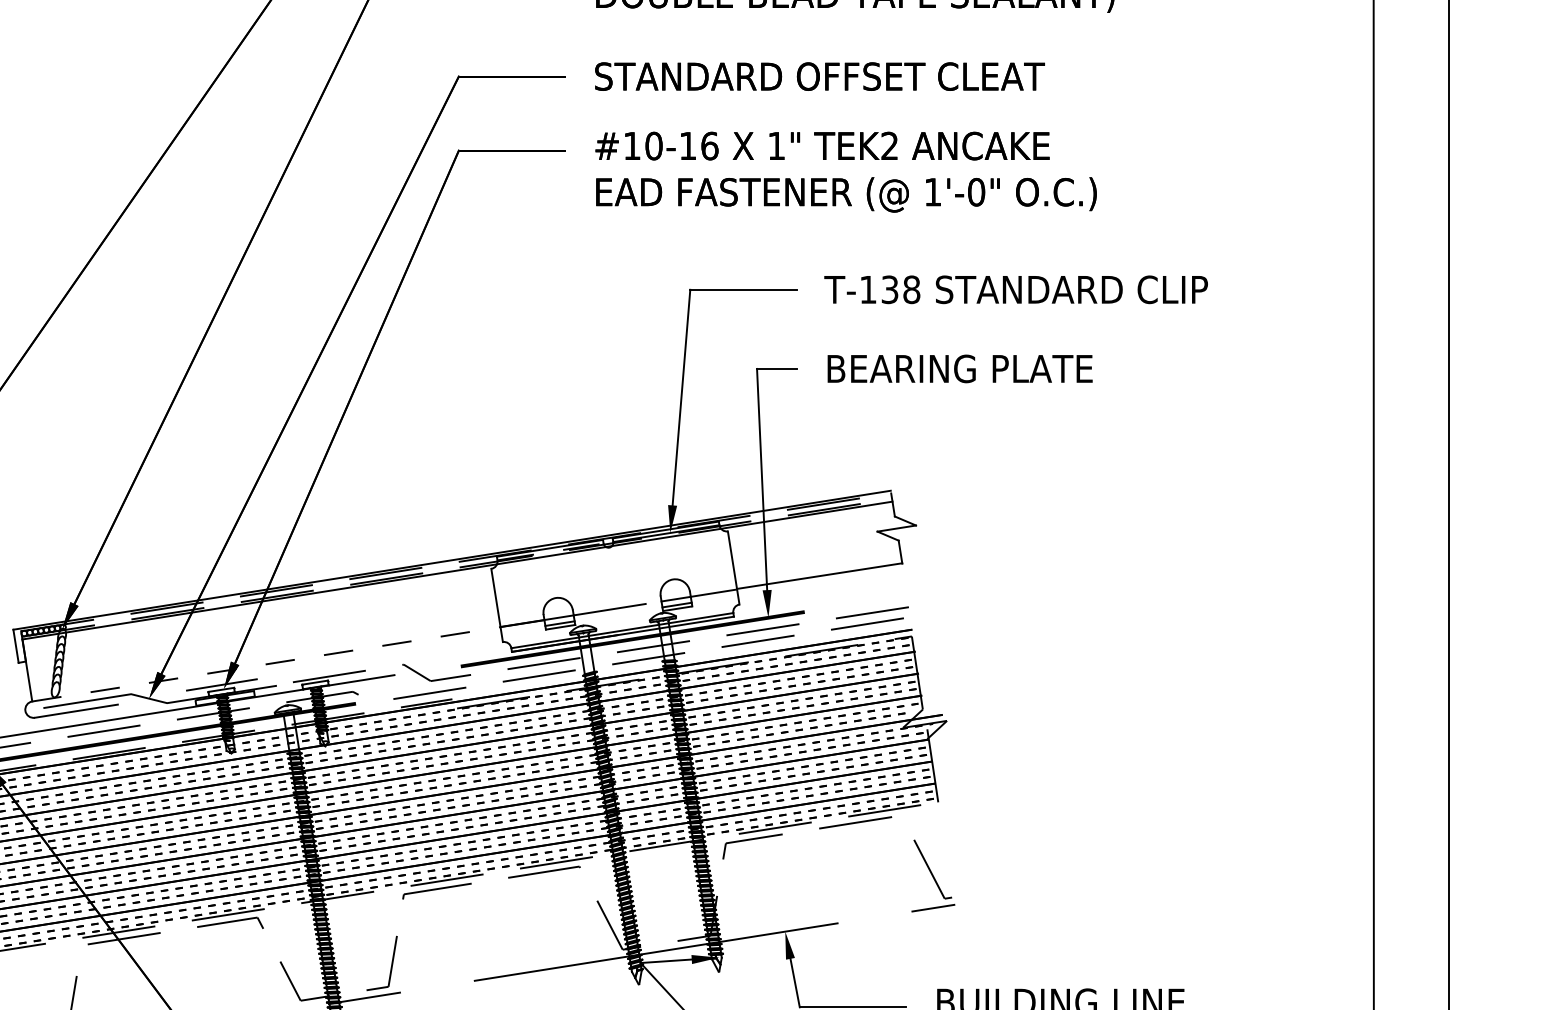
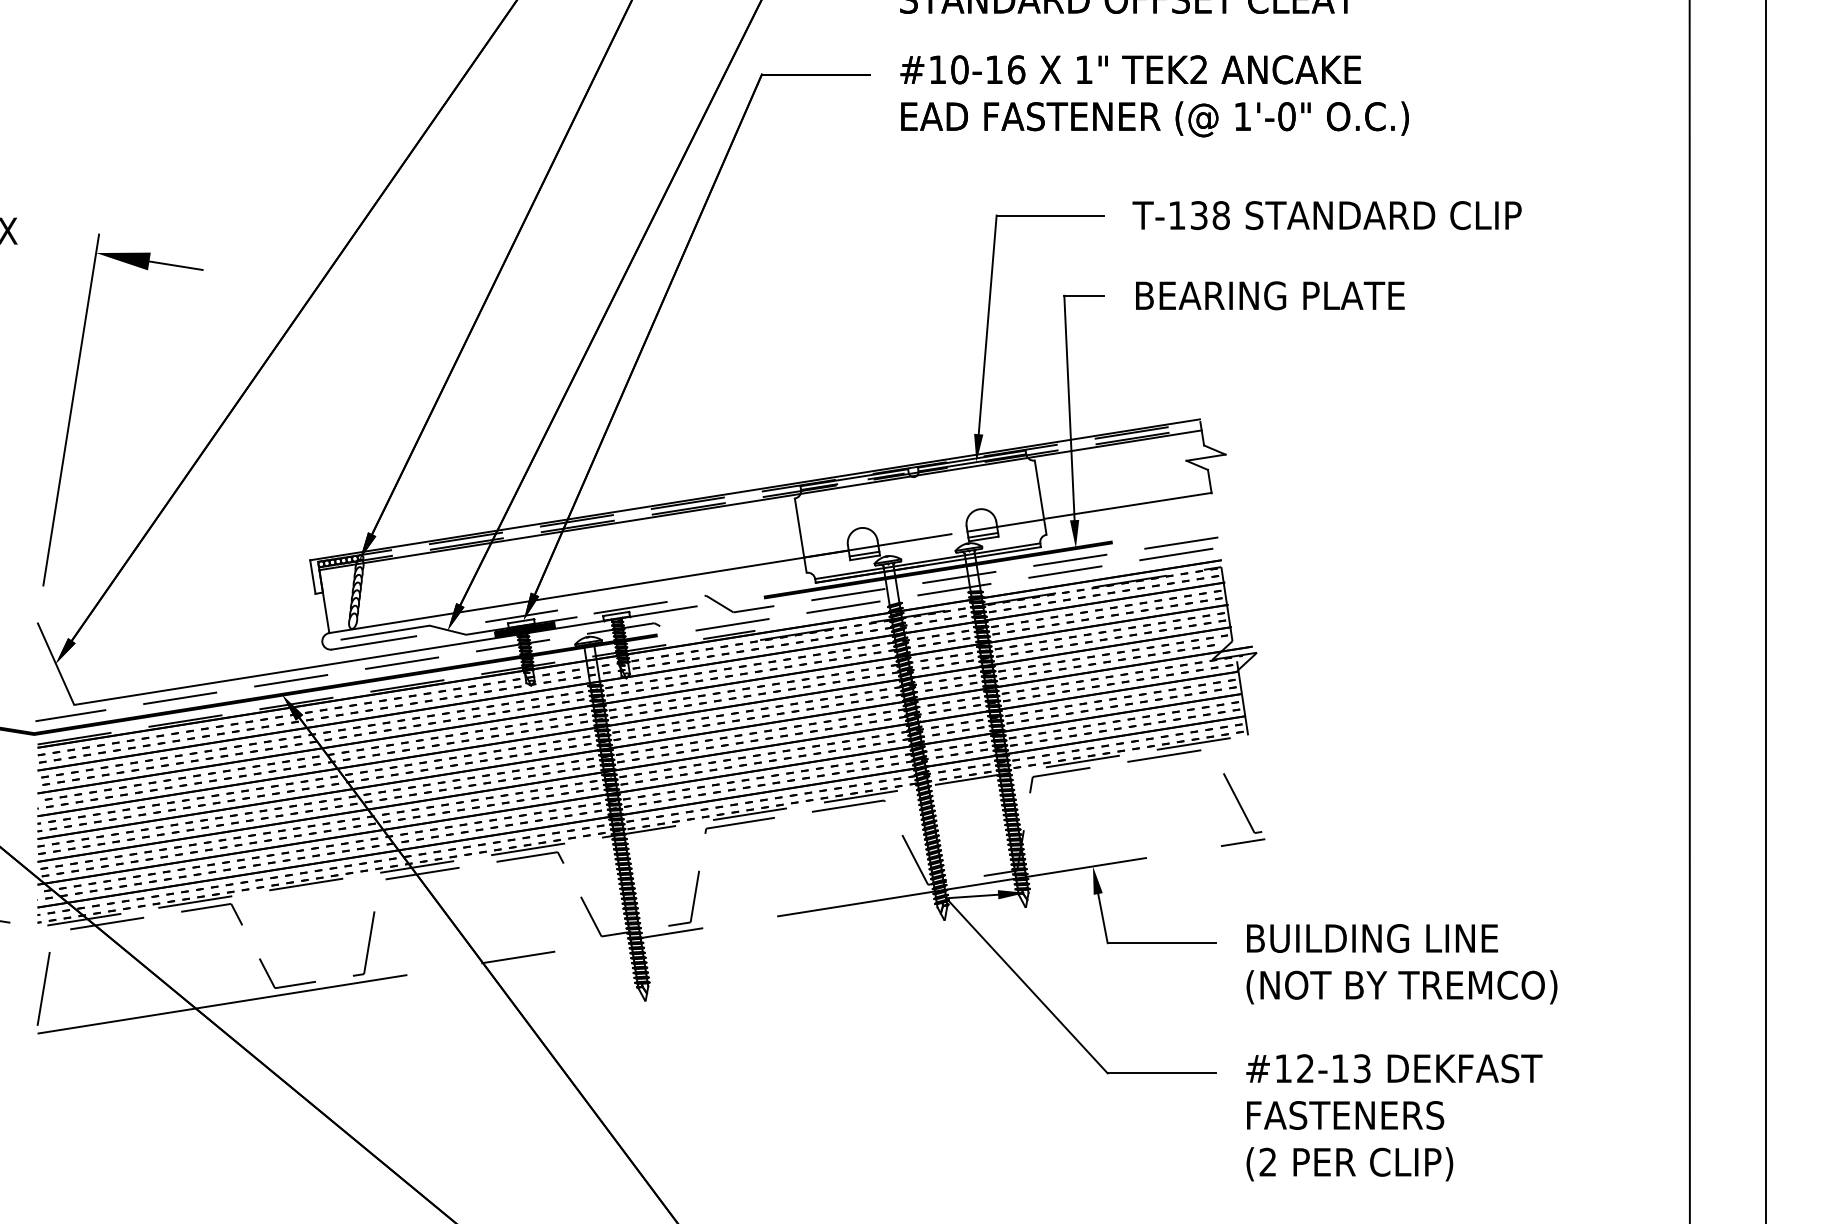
line: (267, 664) -> (567, 595), dashed -> solid
fill: (224, 697) -> (524, 629), added

